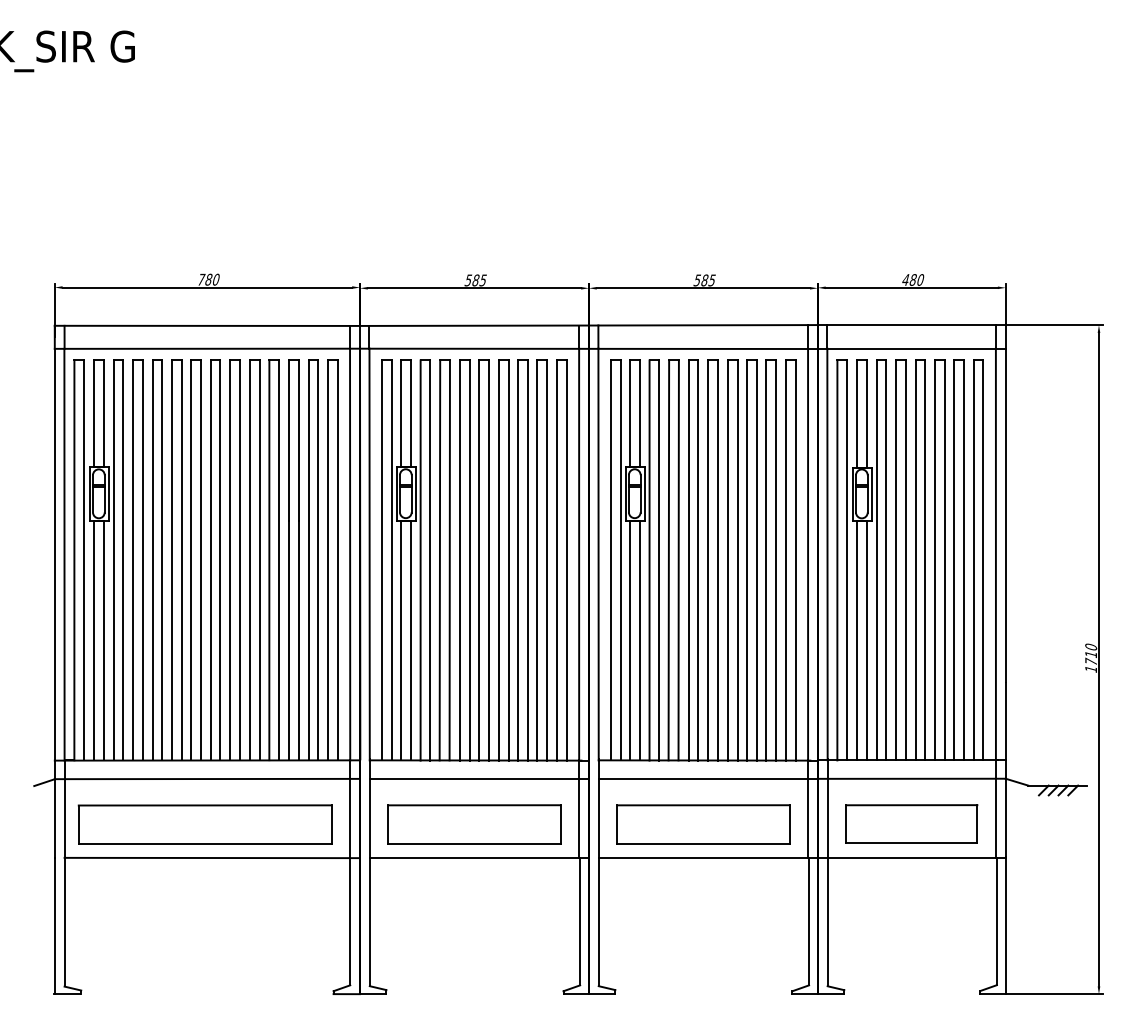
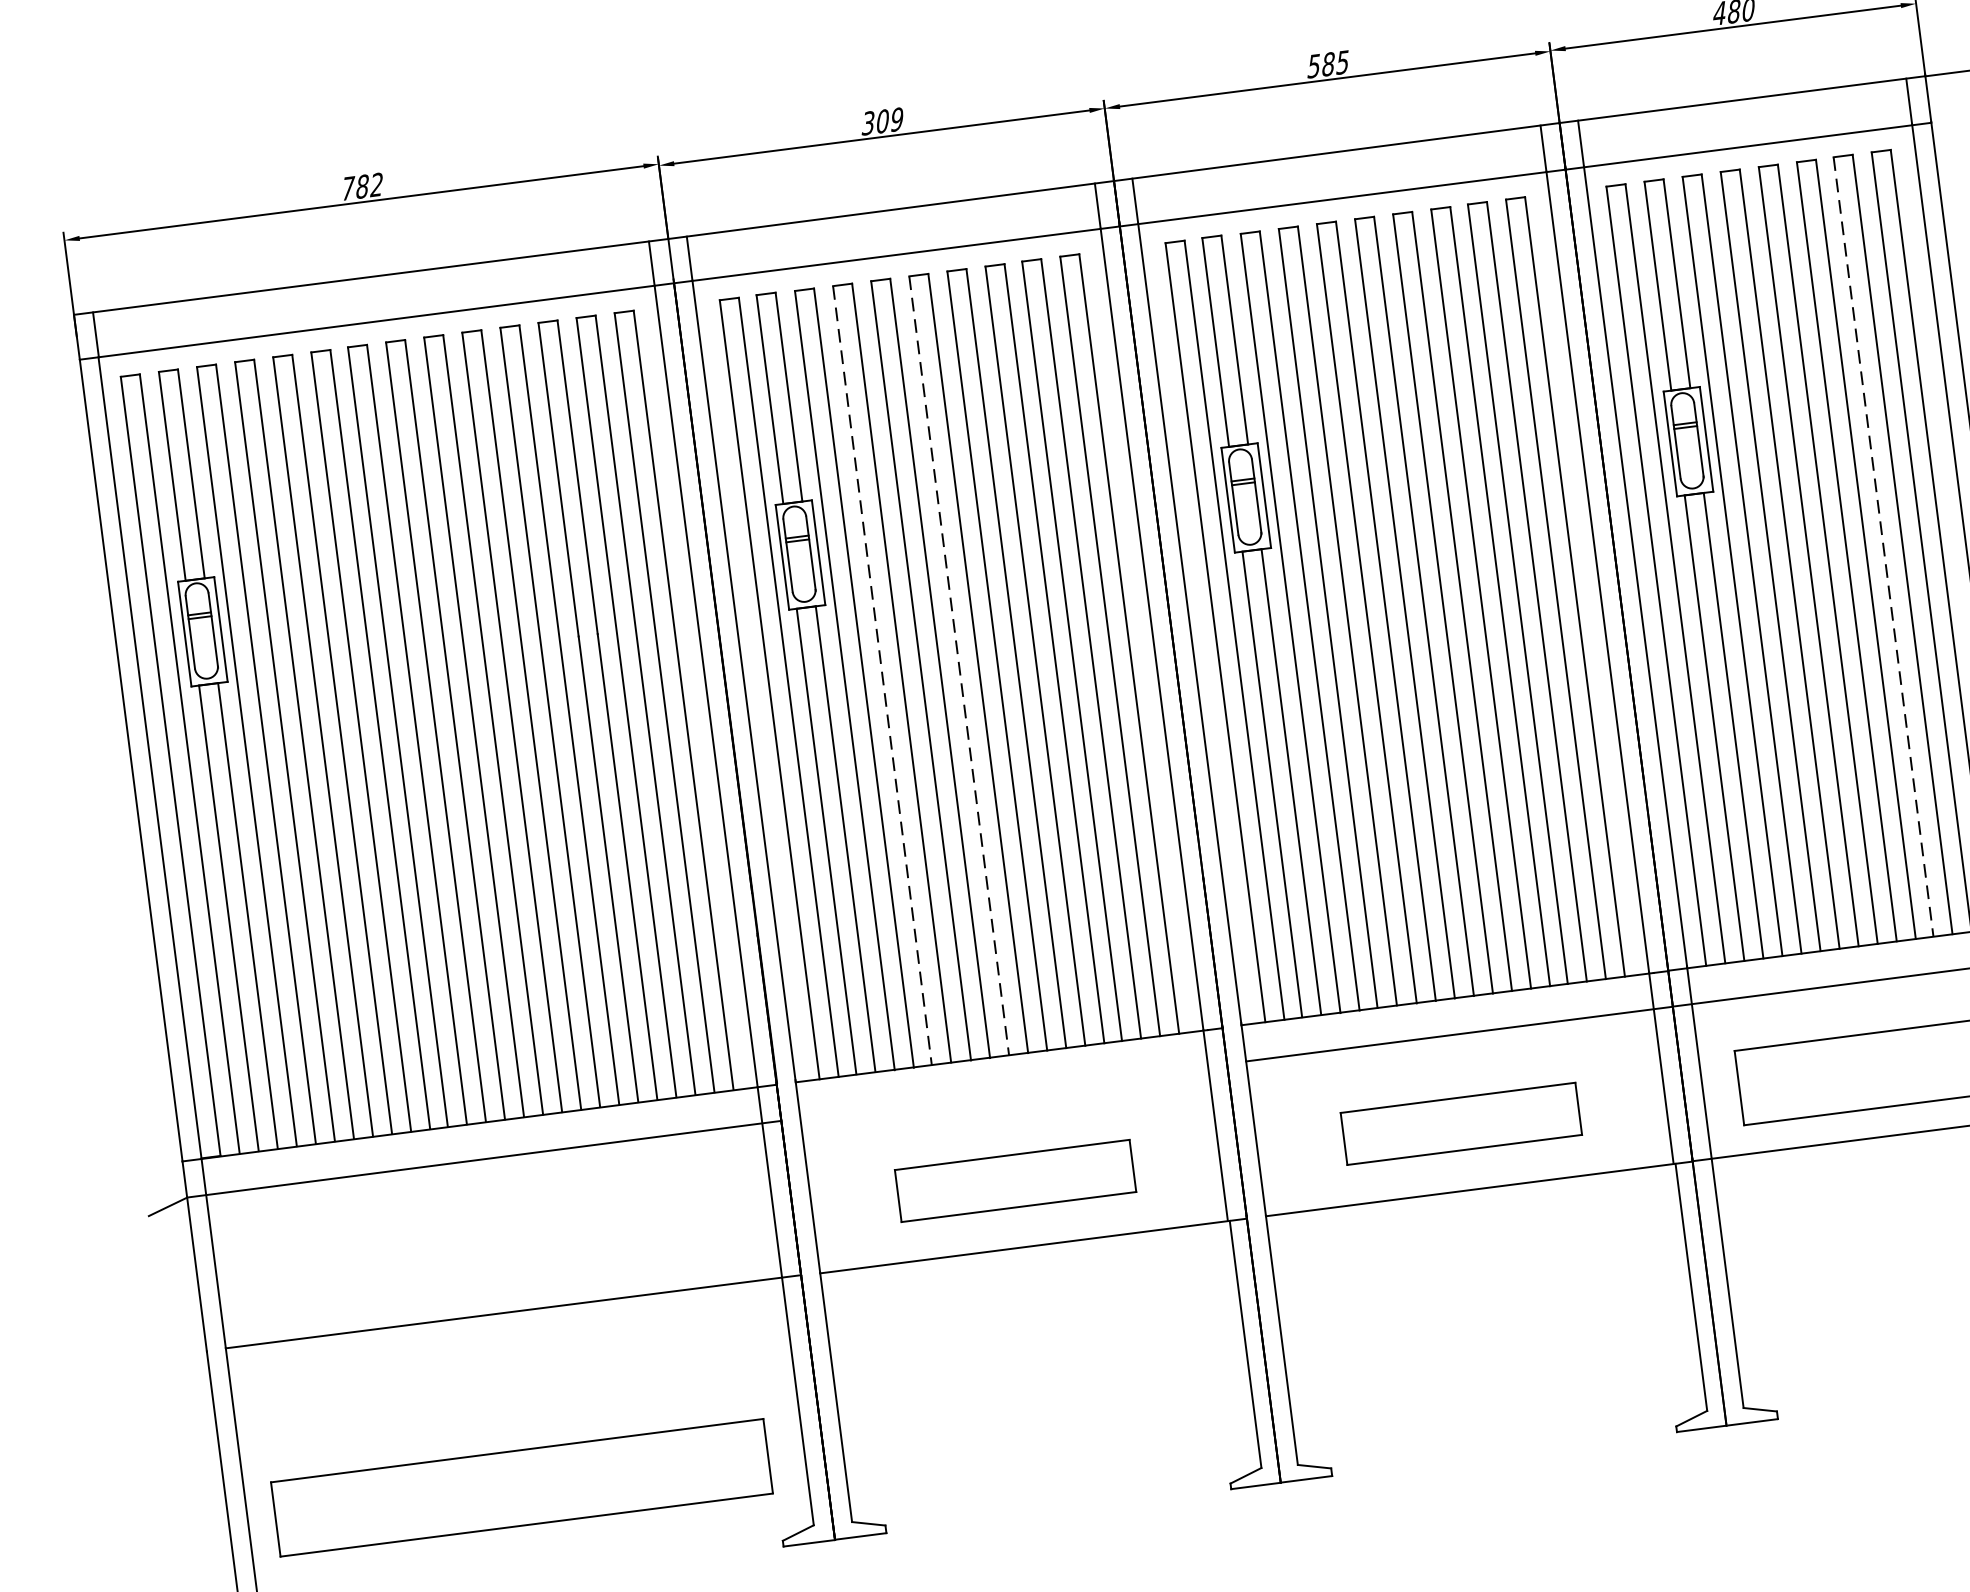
text: (215, 279) -> (375, 184), 780 -> 782
text: (476, 280) -> (883, 121), 585 -> 309
line: (439, 560) -> (881, 675), solid -> dashed
line: (954, 560) -> (1884, 547), solid -> dashed
line: (479, 561) -> (959, 667), solid -> dashed
line: (478, 778) -> (1011, 1090), removed
part: (204, 824) -> (520, 1487), moved
part: (474, 824) -> (1015, 1181), size x0.7
part: (703, 824) -> (1461, 1124), size x0.7

